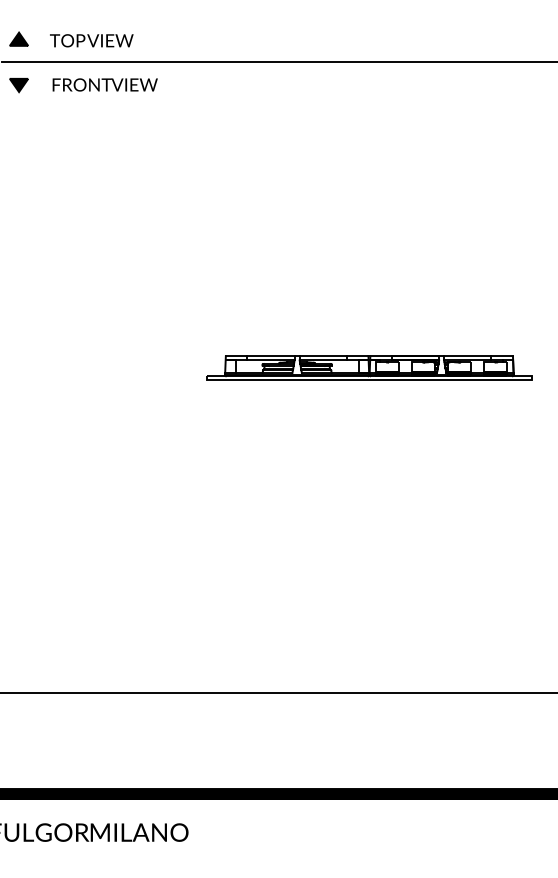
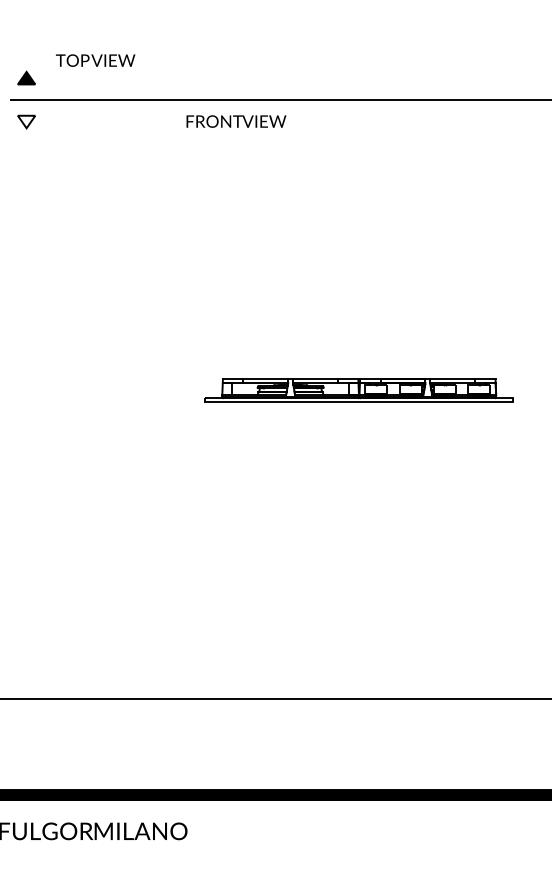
text: (91, 40) -> (95, 60), moved
fill: (18, 84) -> (26, 121), removed
text: (105, 84) -> (236, 121), moved

